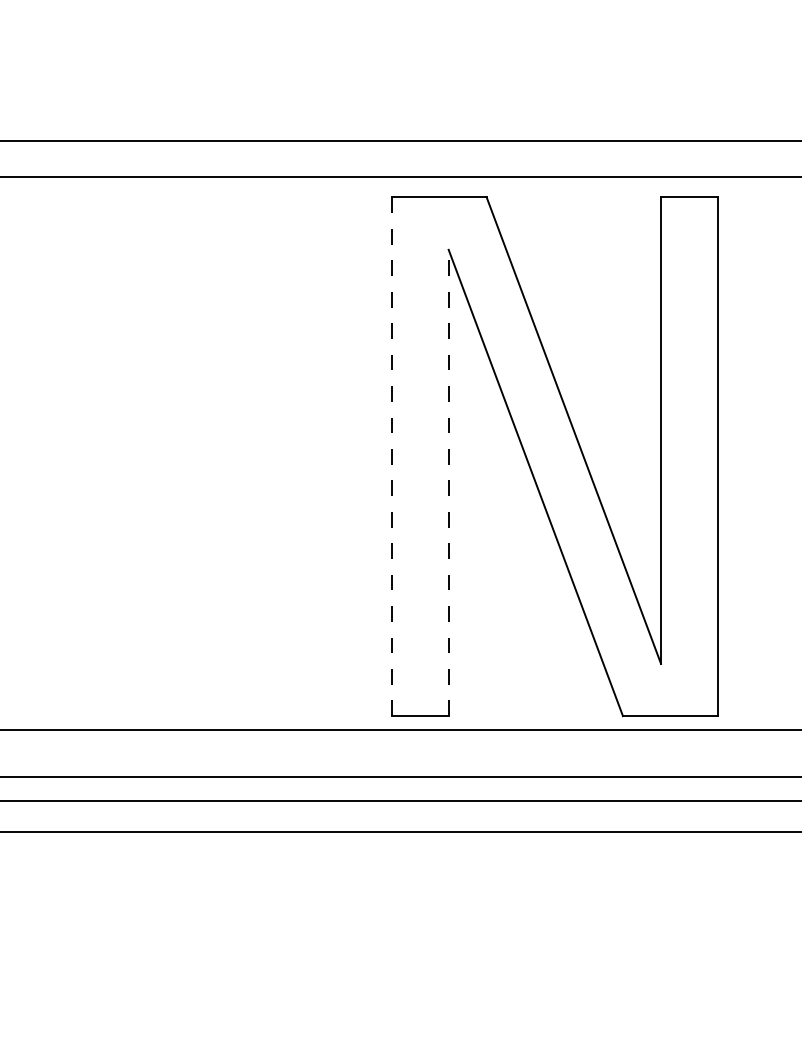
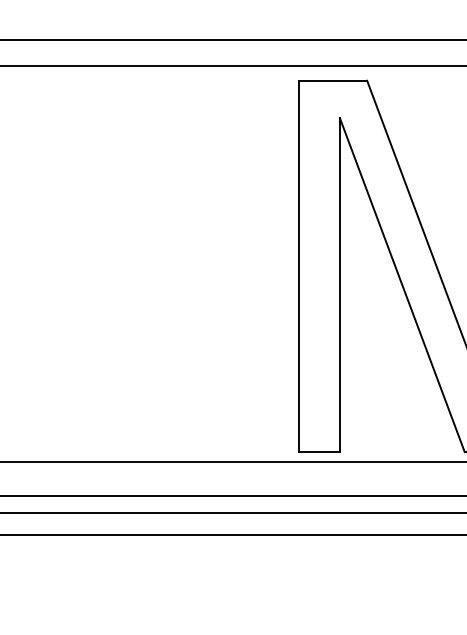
line: (392, 457) -> (299, 266), dashed -> solid
line: (448, 482) -> (339, 284), dashed -> solid

